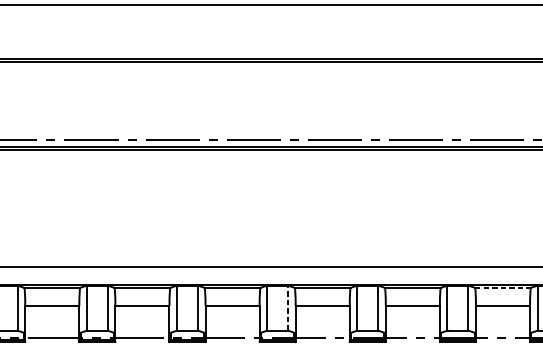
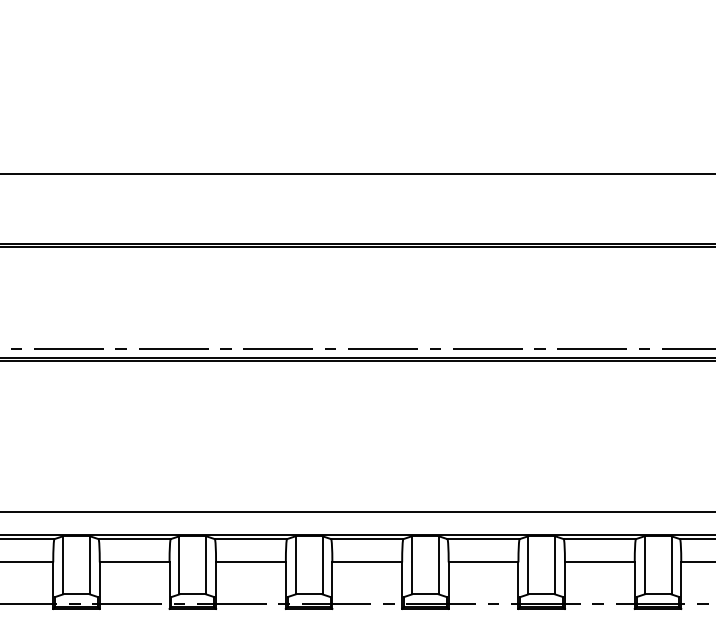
line: (503, 288) -> (600, 539), dashed -> solid
line: (288, 307) -> (322, 564), dashed -> solid

